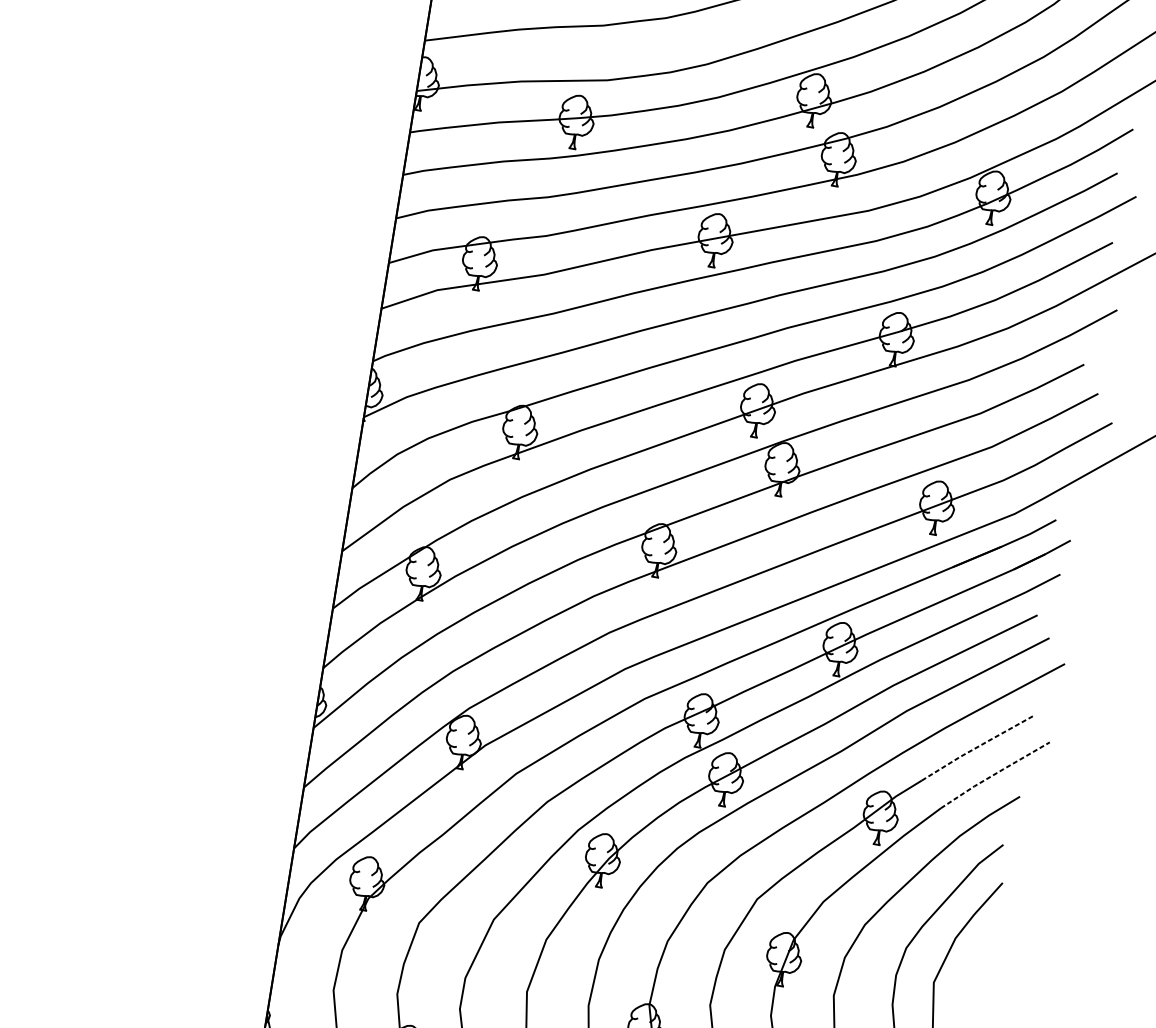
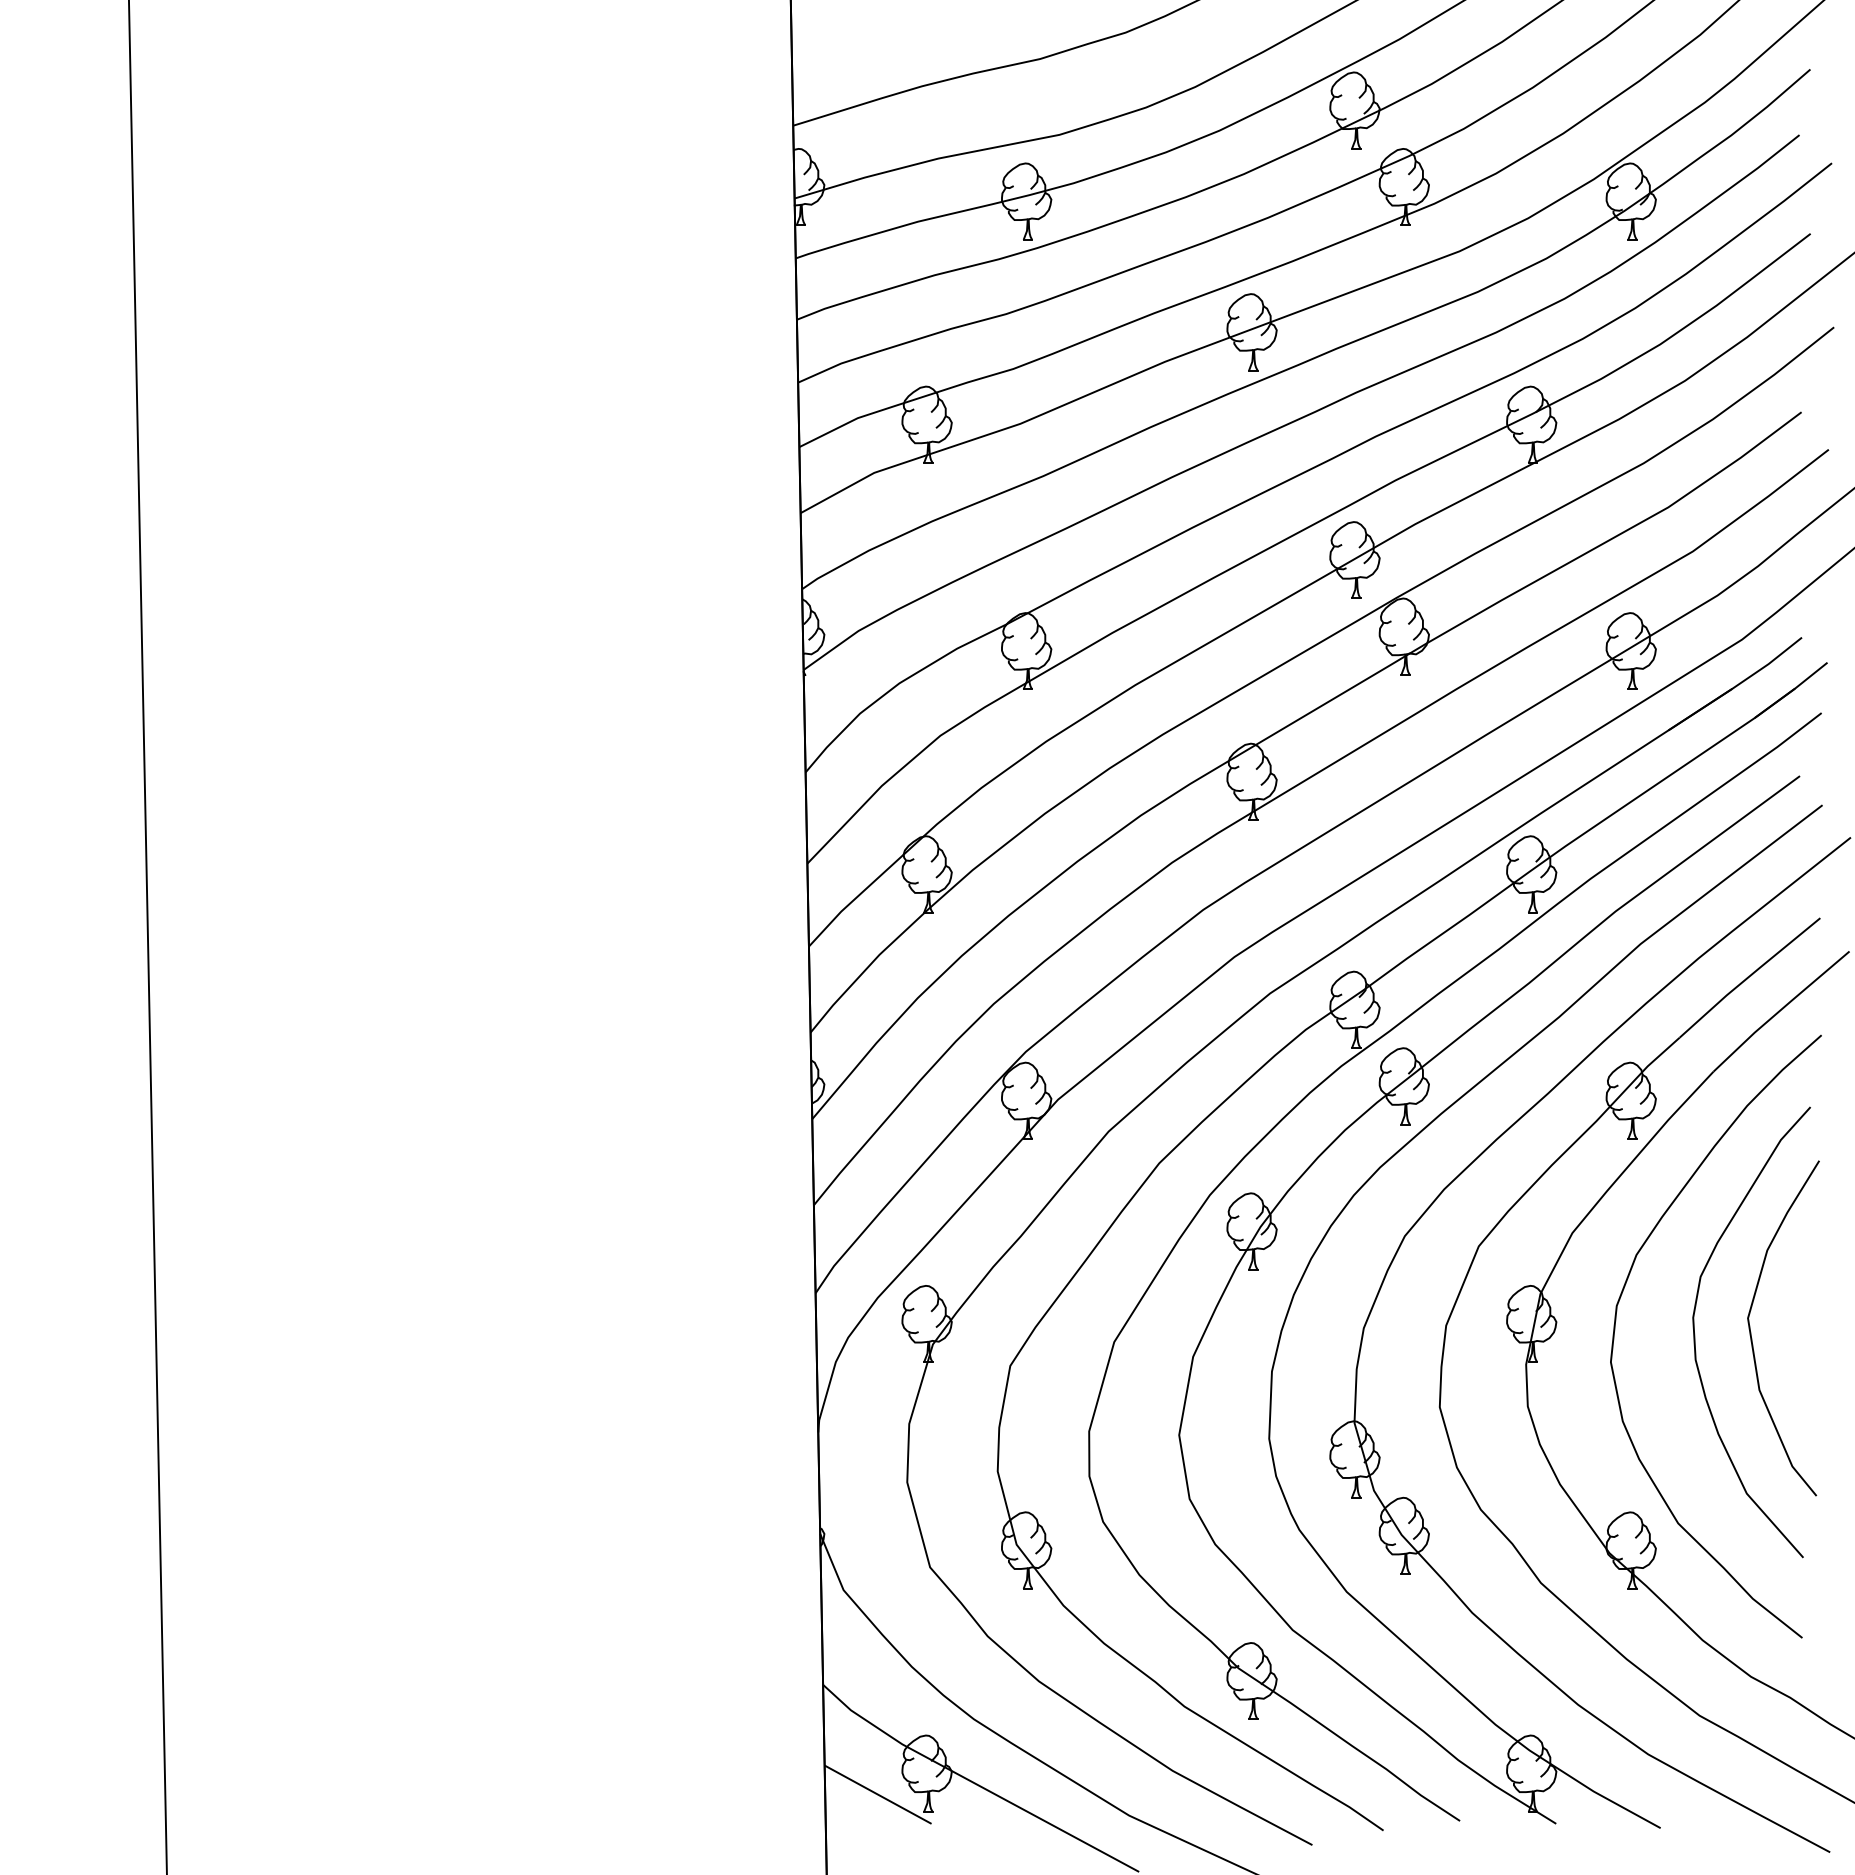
line: (977, 747) -> (1749, 976), dashed -> solid
line: (995, 773) -> (1781, 1009), dashed -> solid

